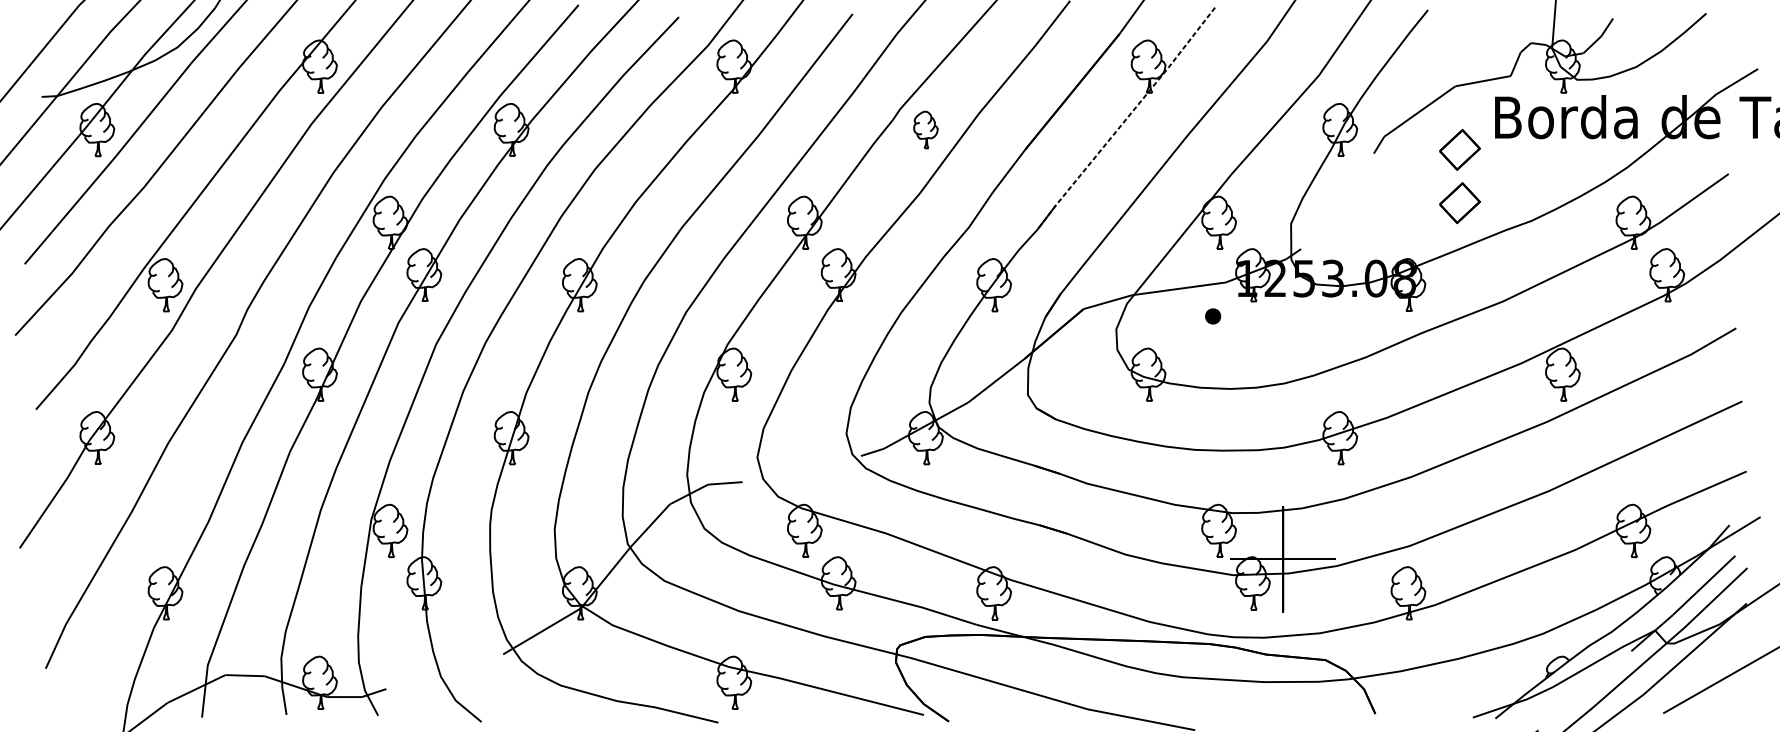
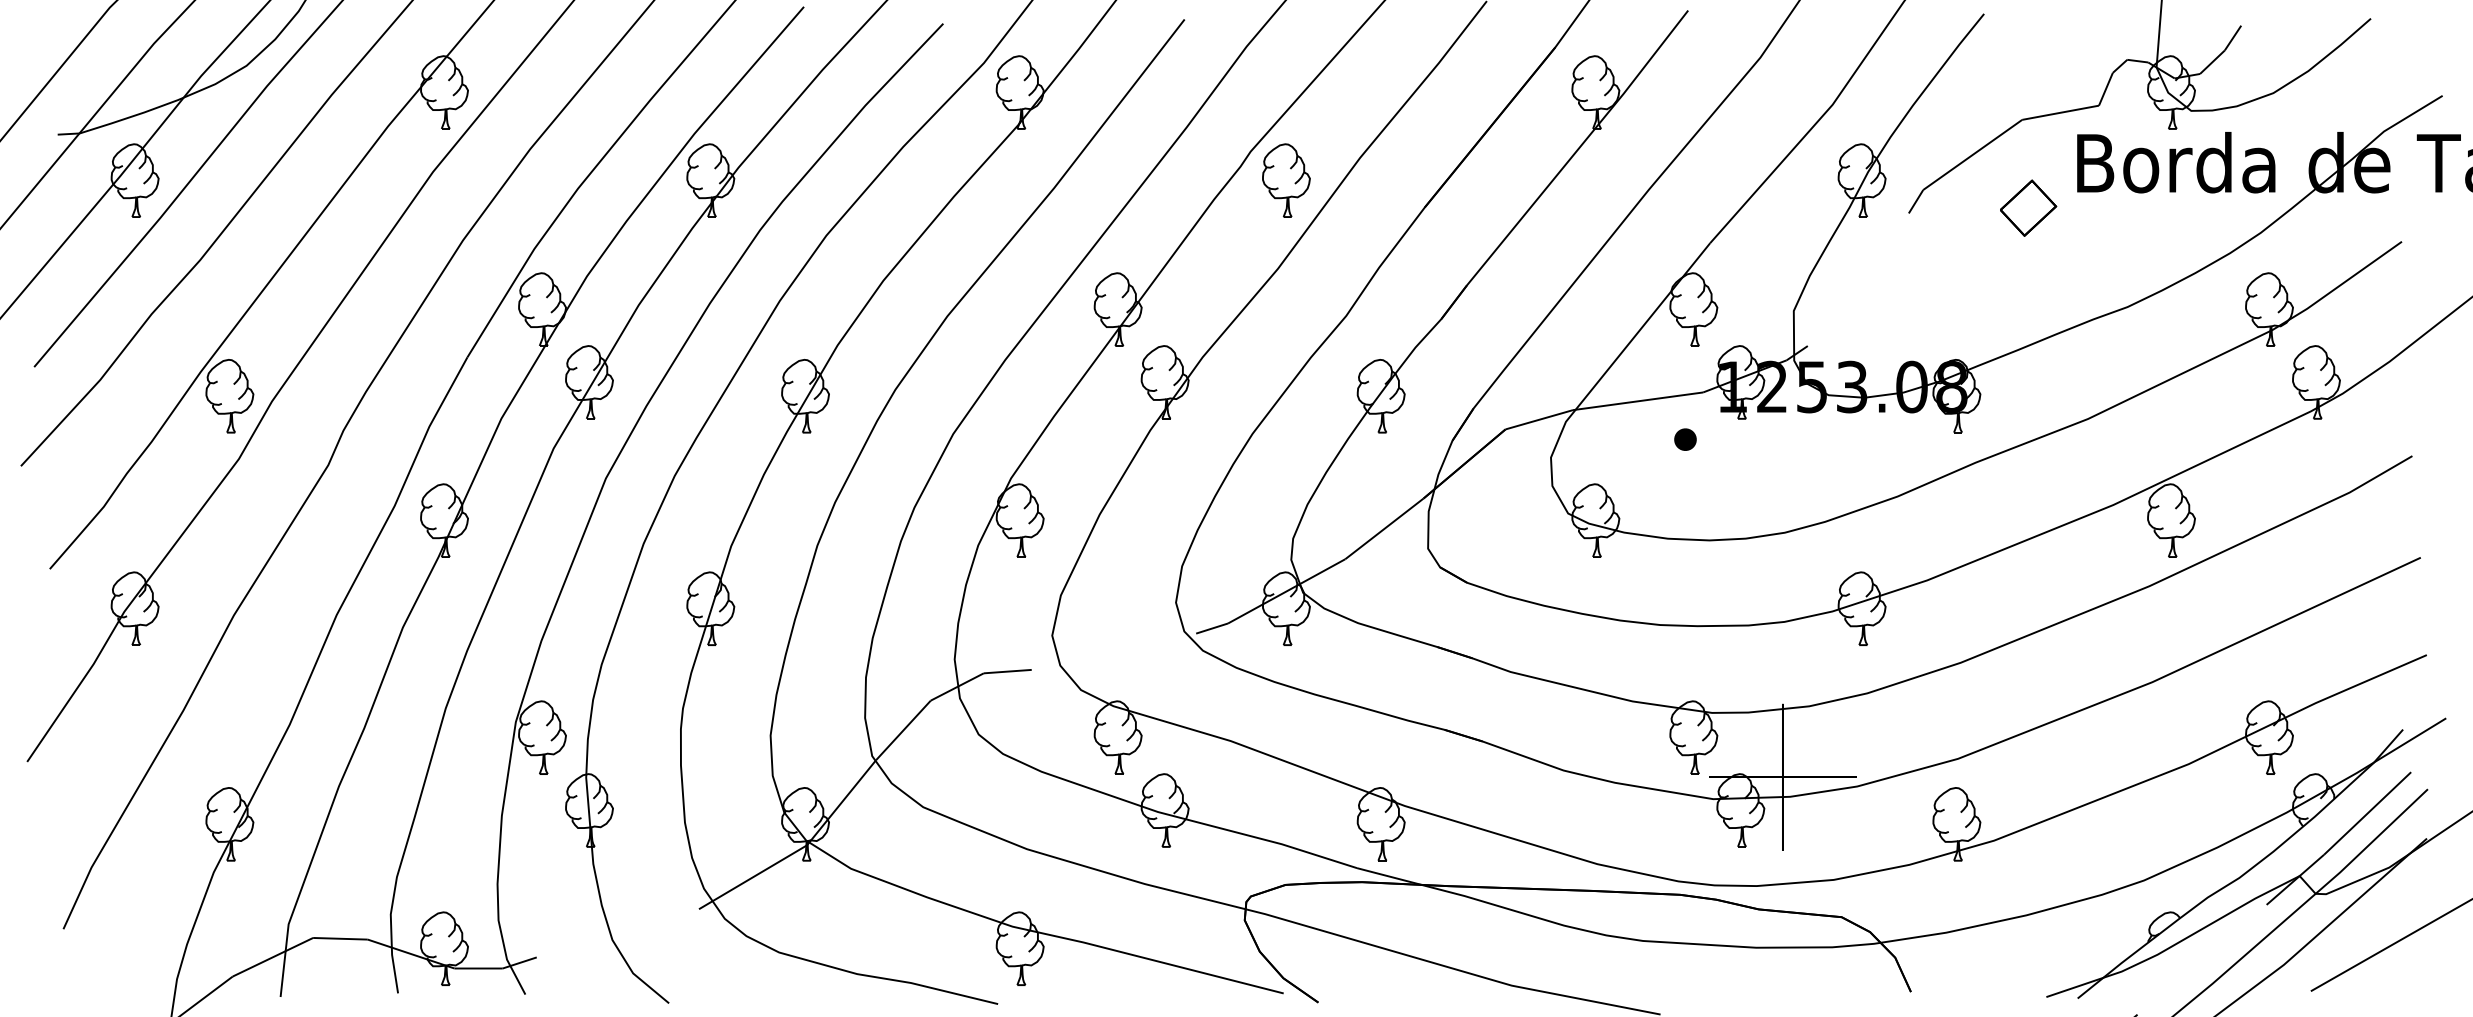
line: (1126, 119) -> (1564, 165), dashed -> solid
part: (925, 129) -> (1286, 180), size x1.43
part: (1460, 202) -> (2028, 281), removed

